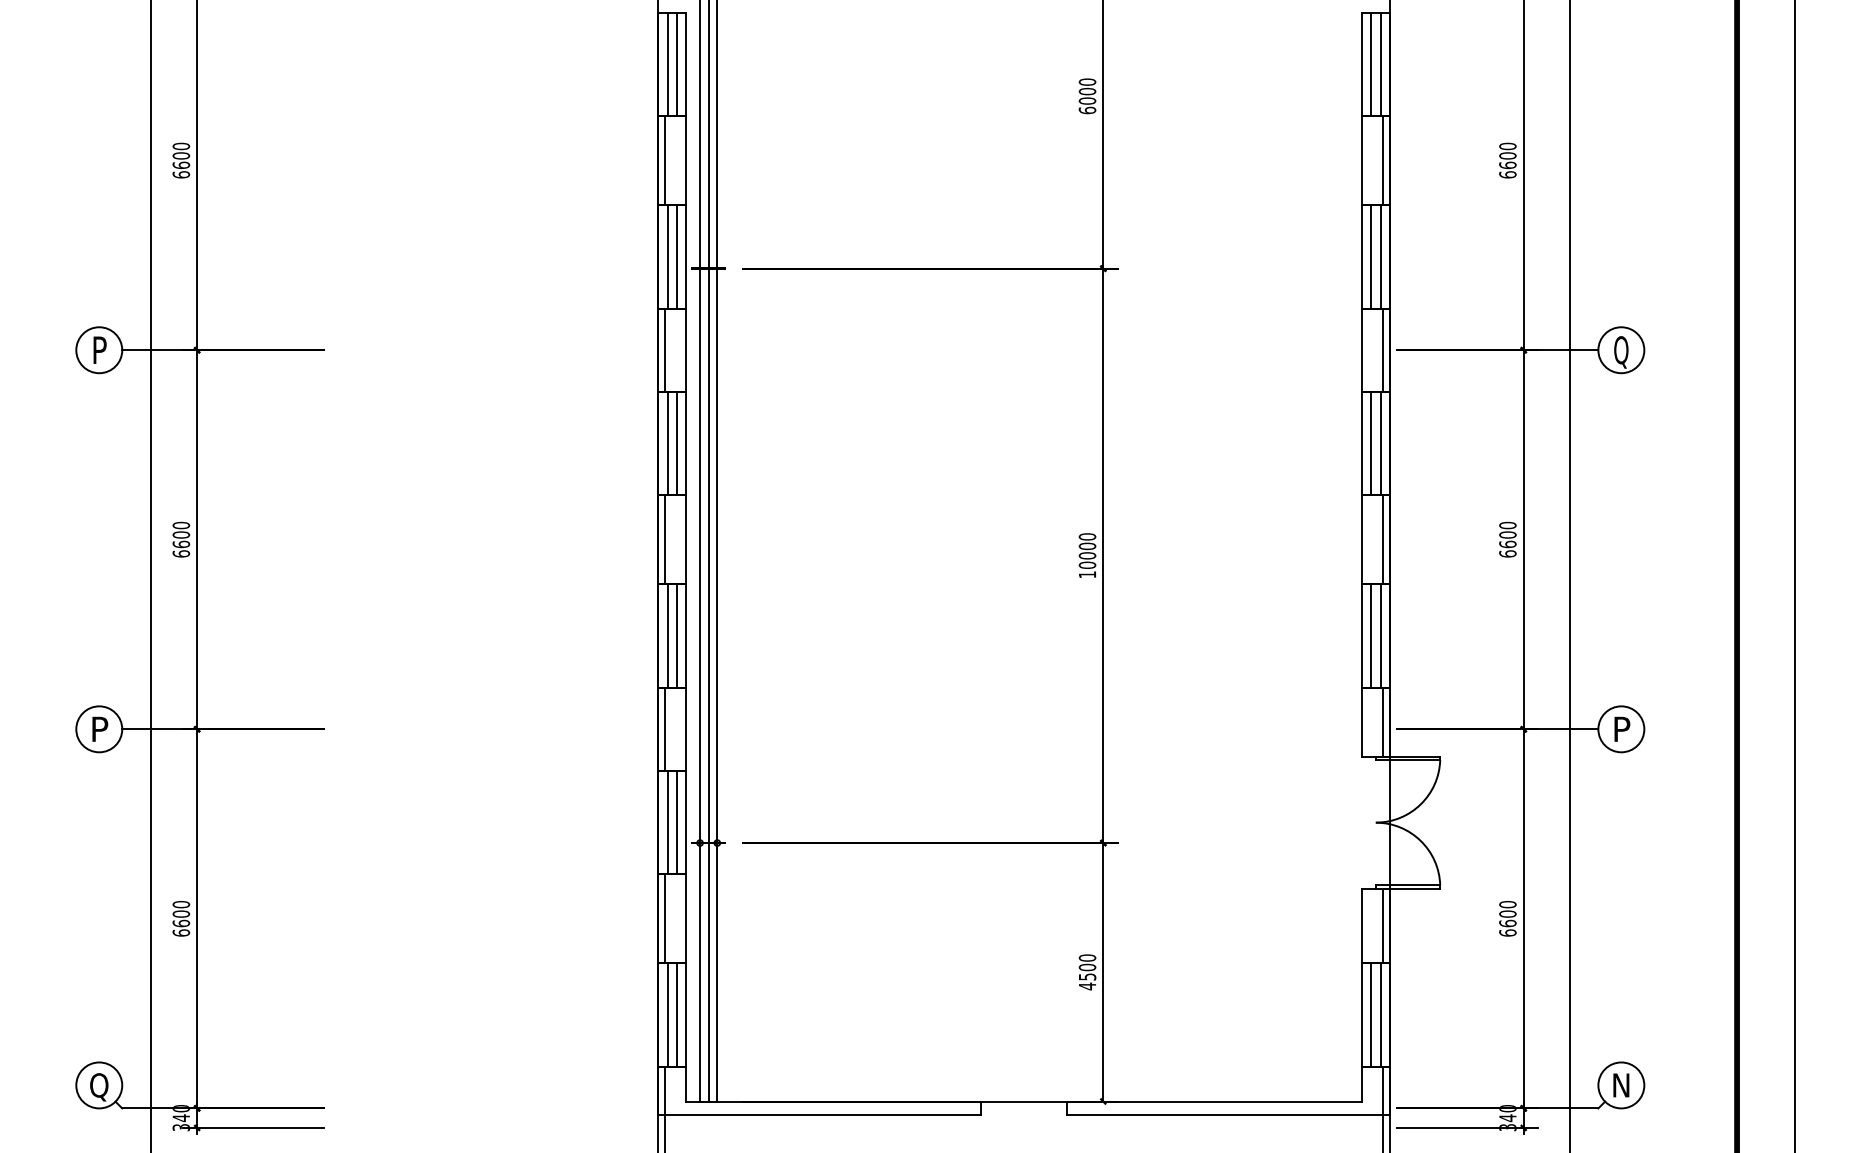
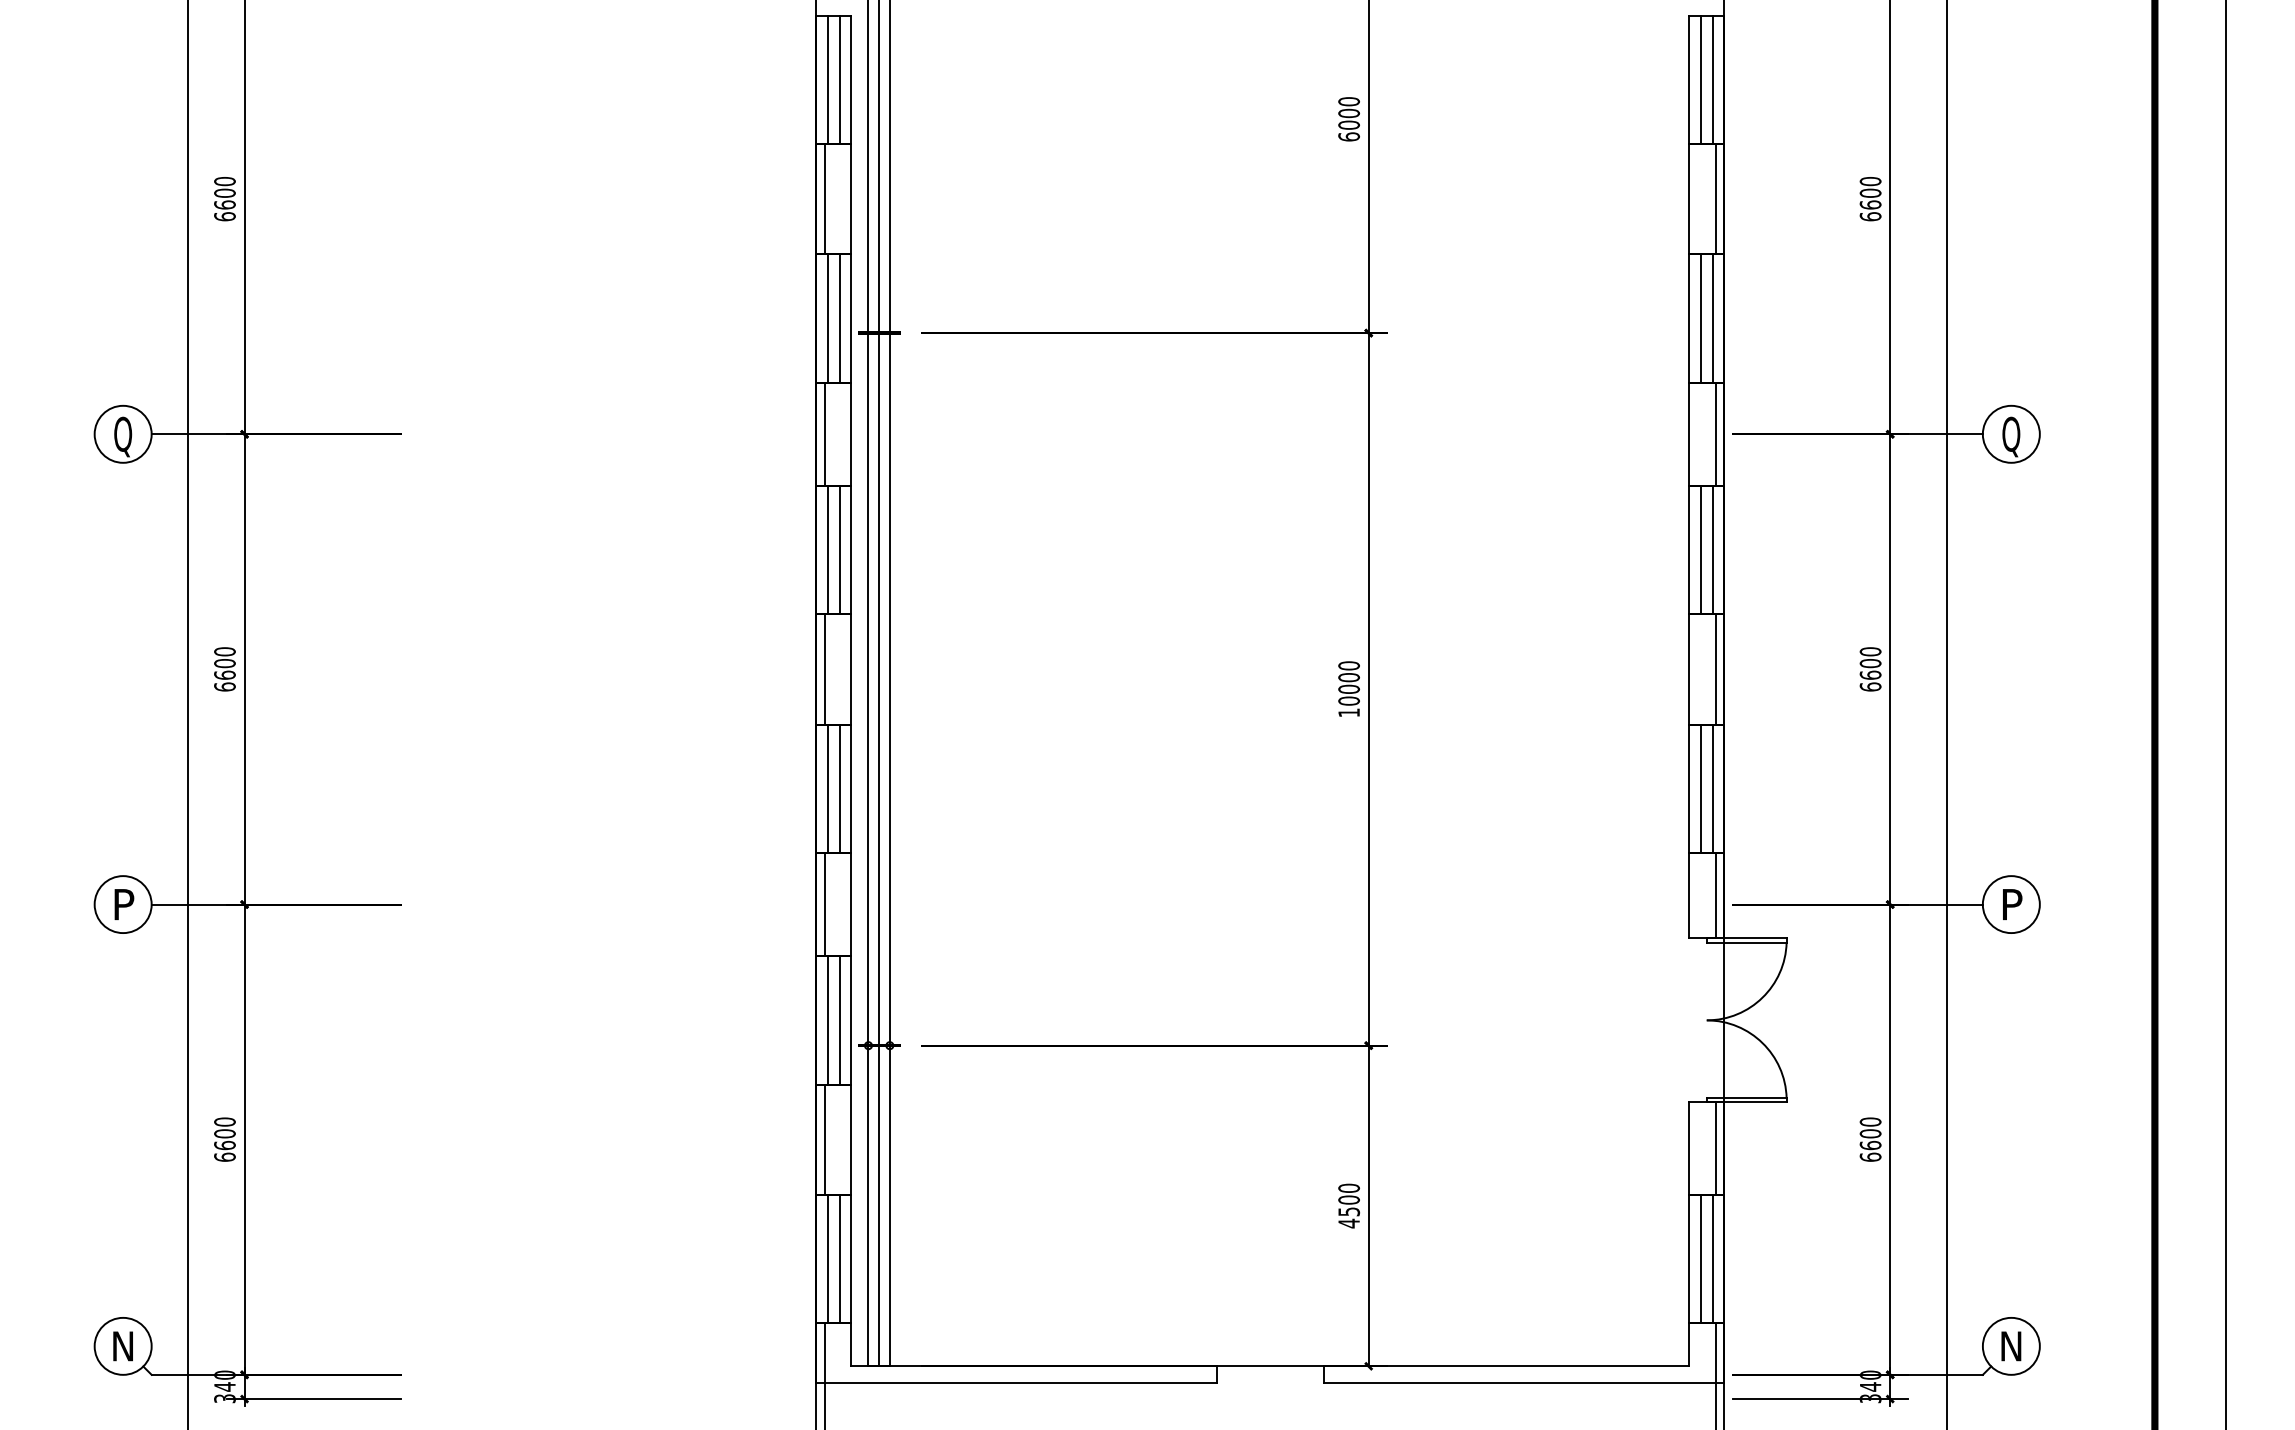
text: (99, 352) -> (123, 436), P -> Q
text: (98, 1087) -> (122, 1348), Q -> N

